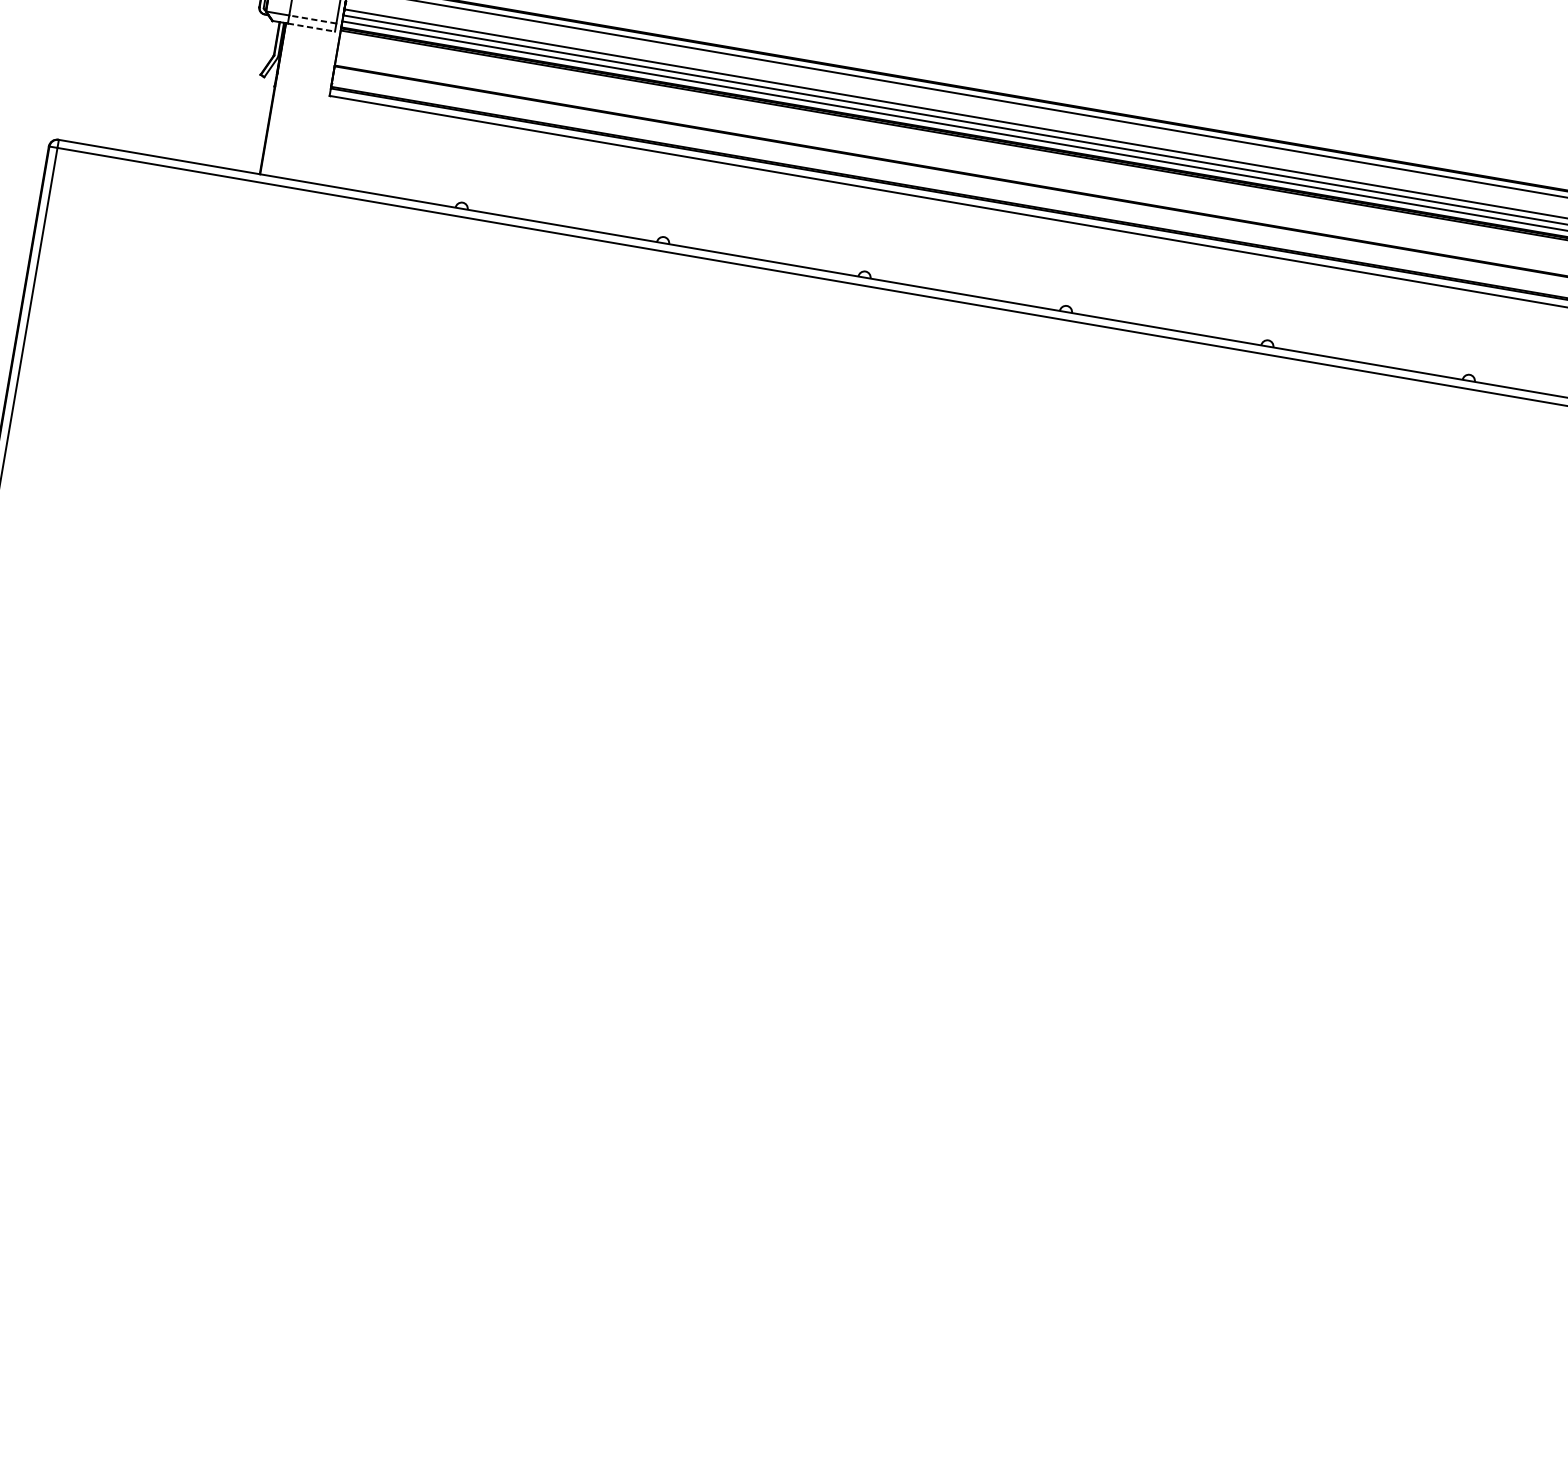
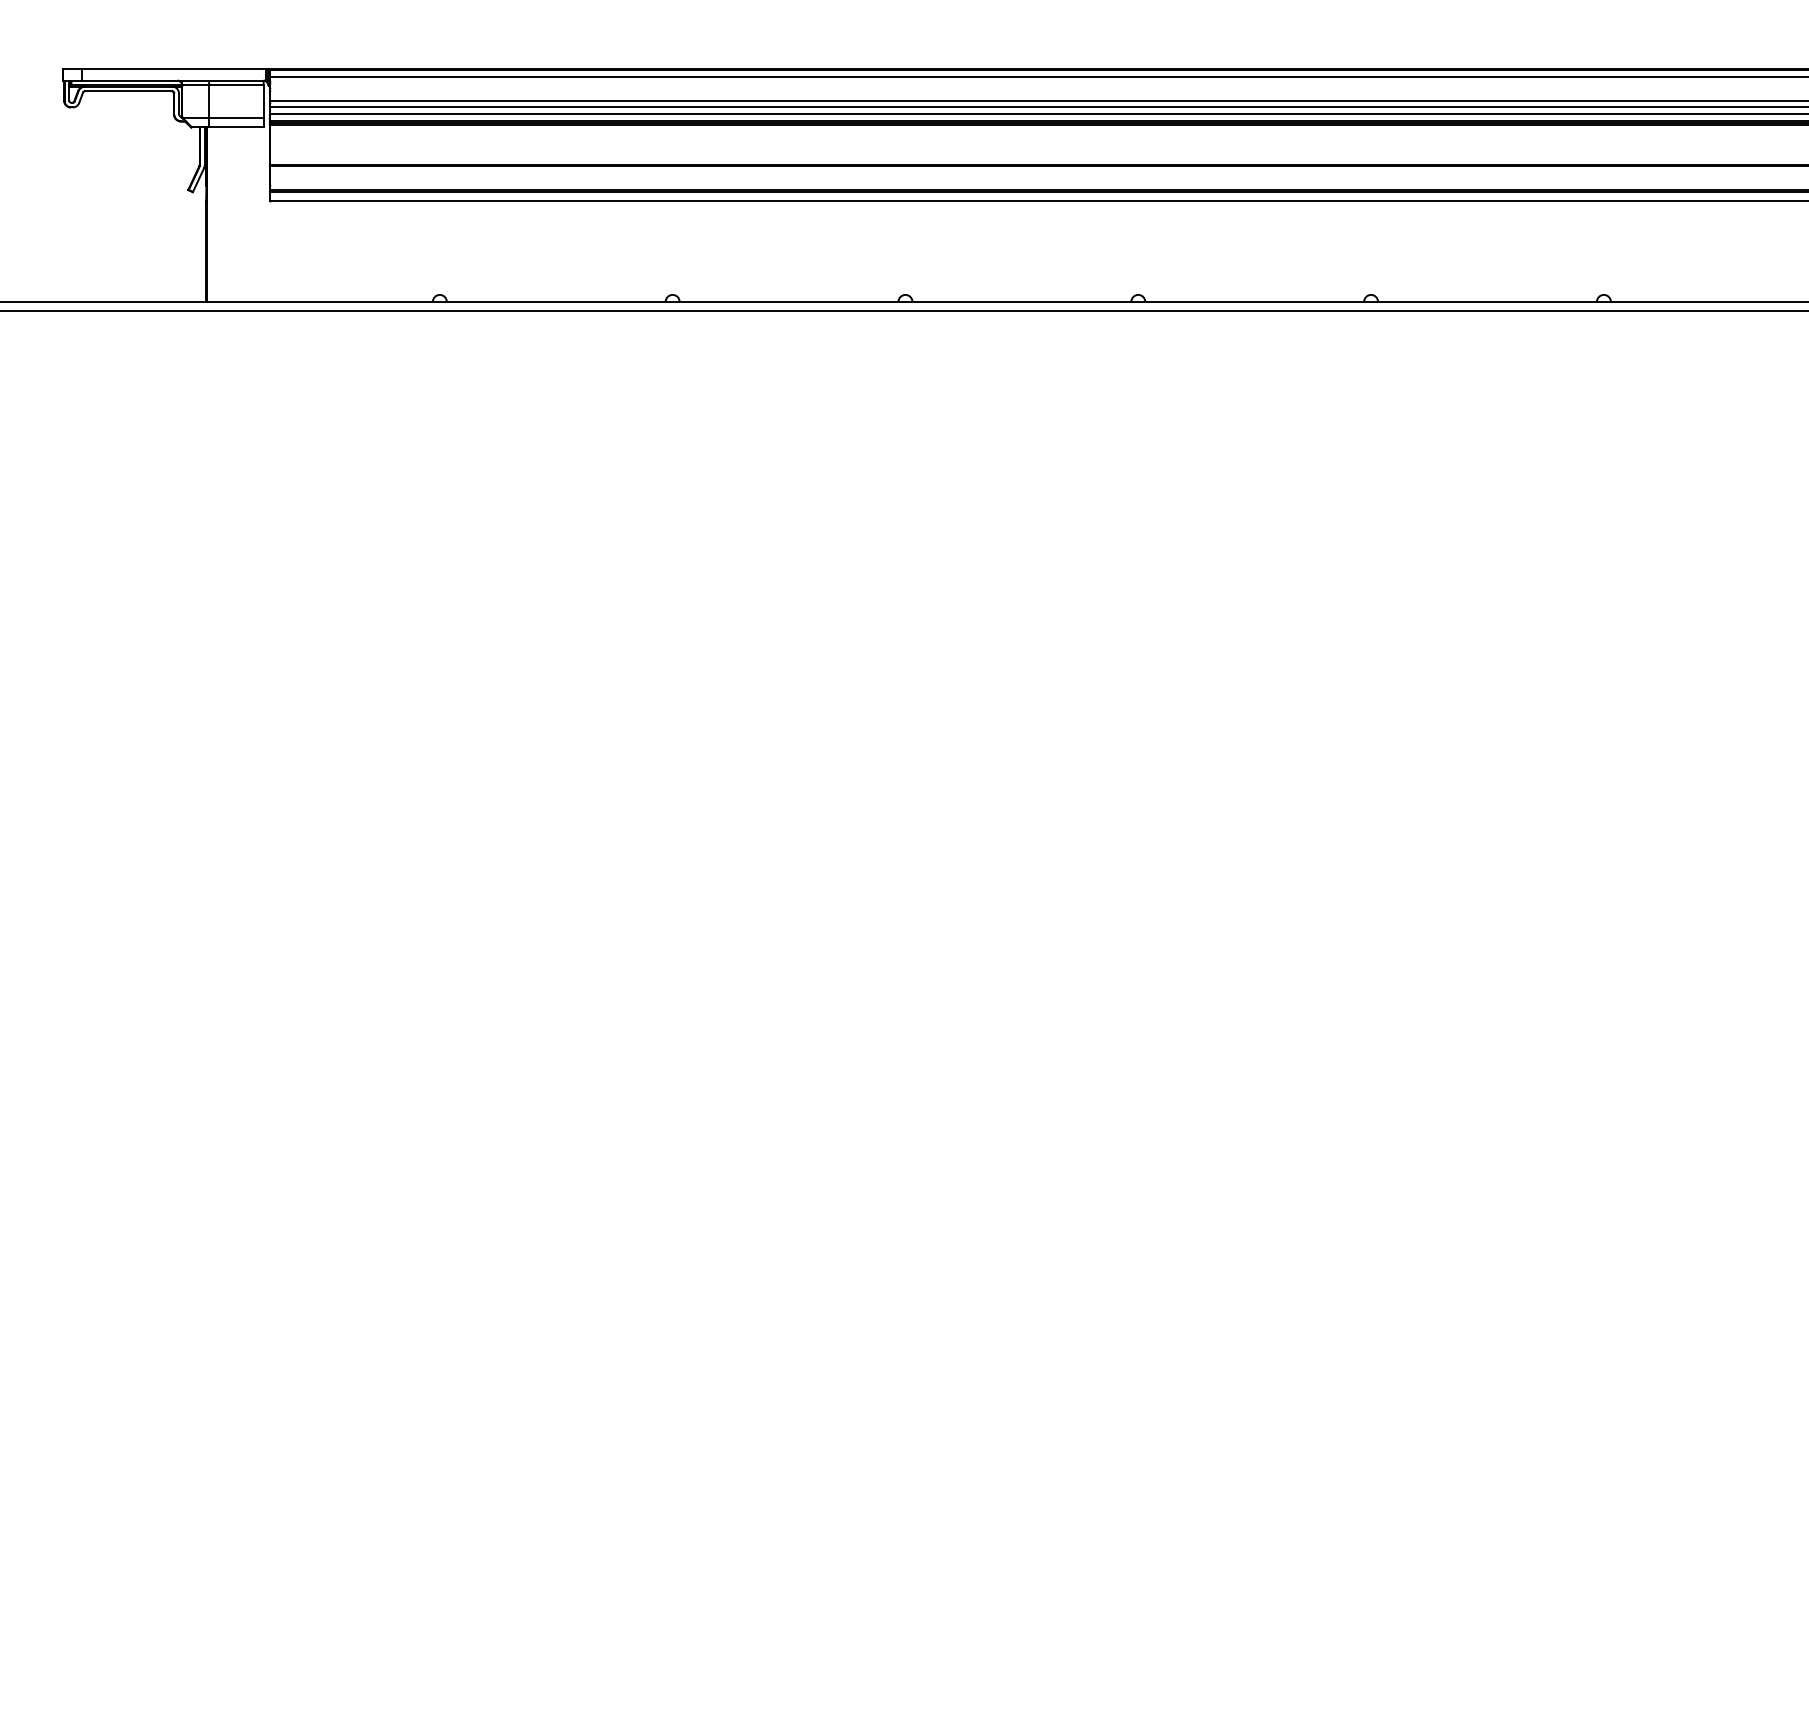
line: (312, 18) -> (235, 117), dashed -> solid
line: (311, 27) -> (236, 127), dashed -> solid

